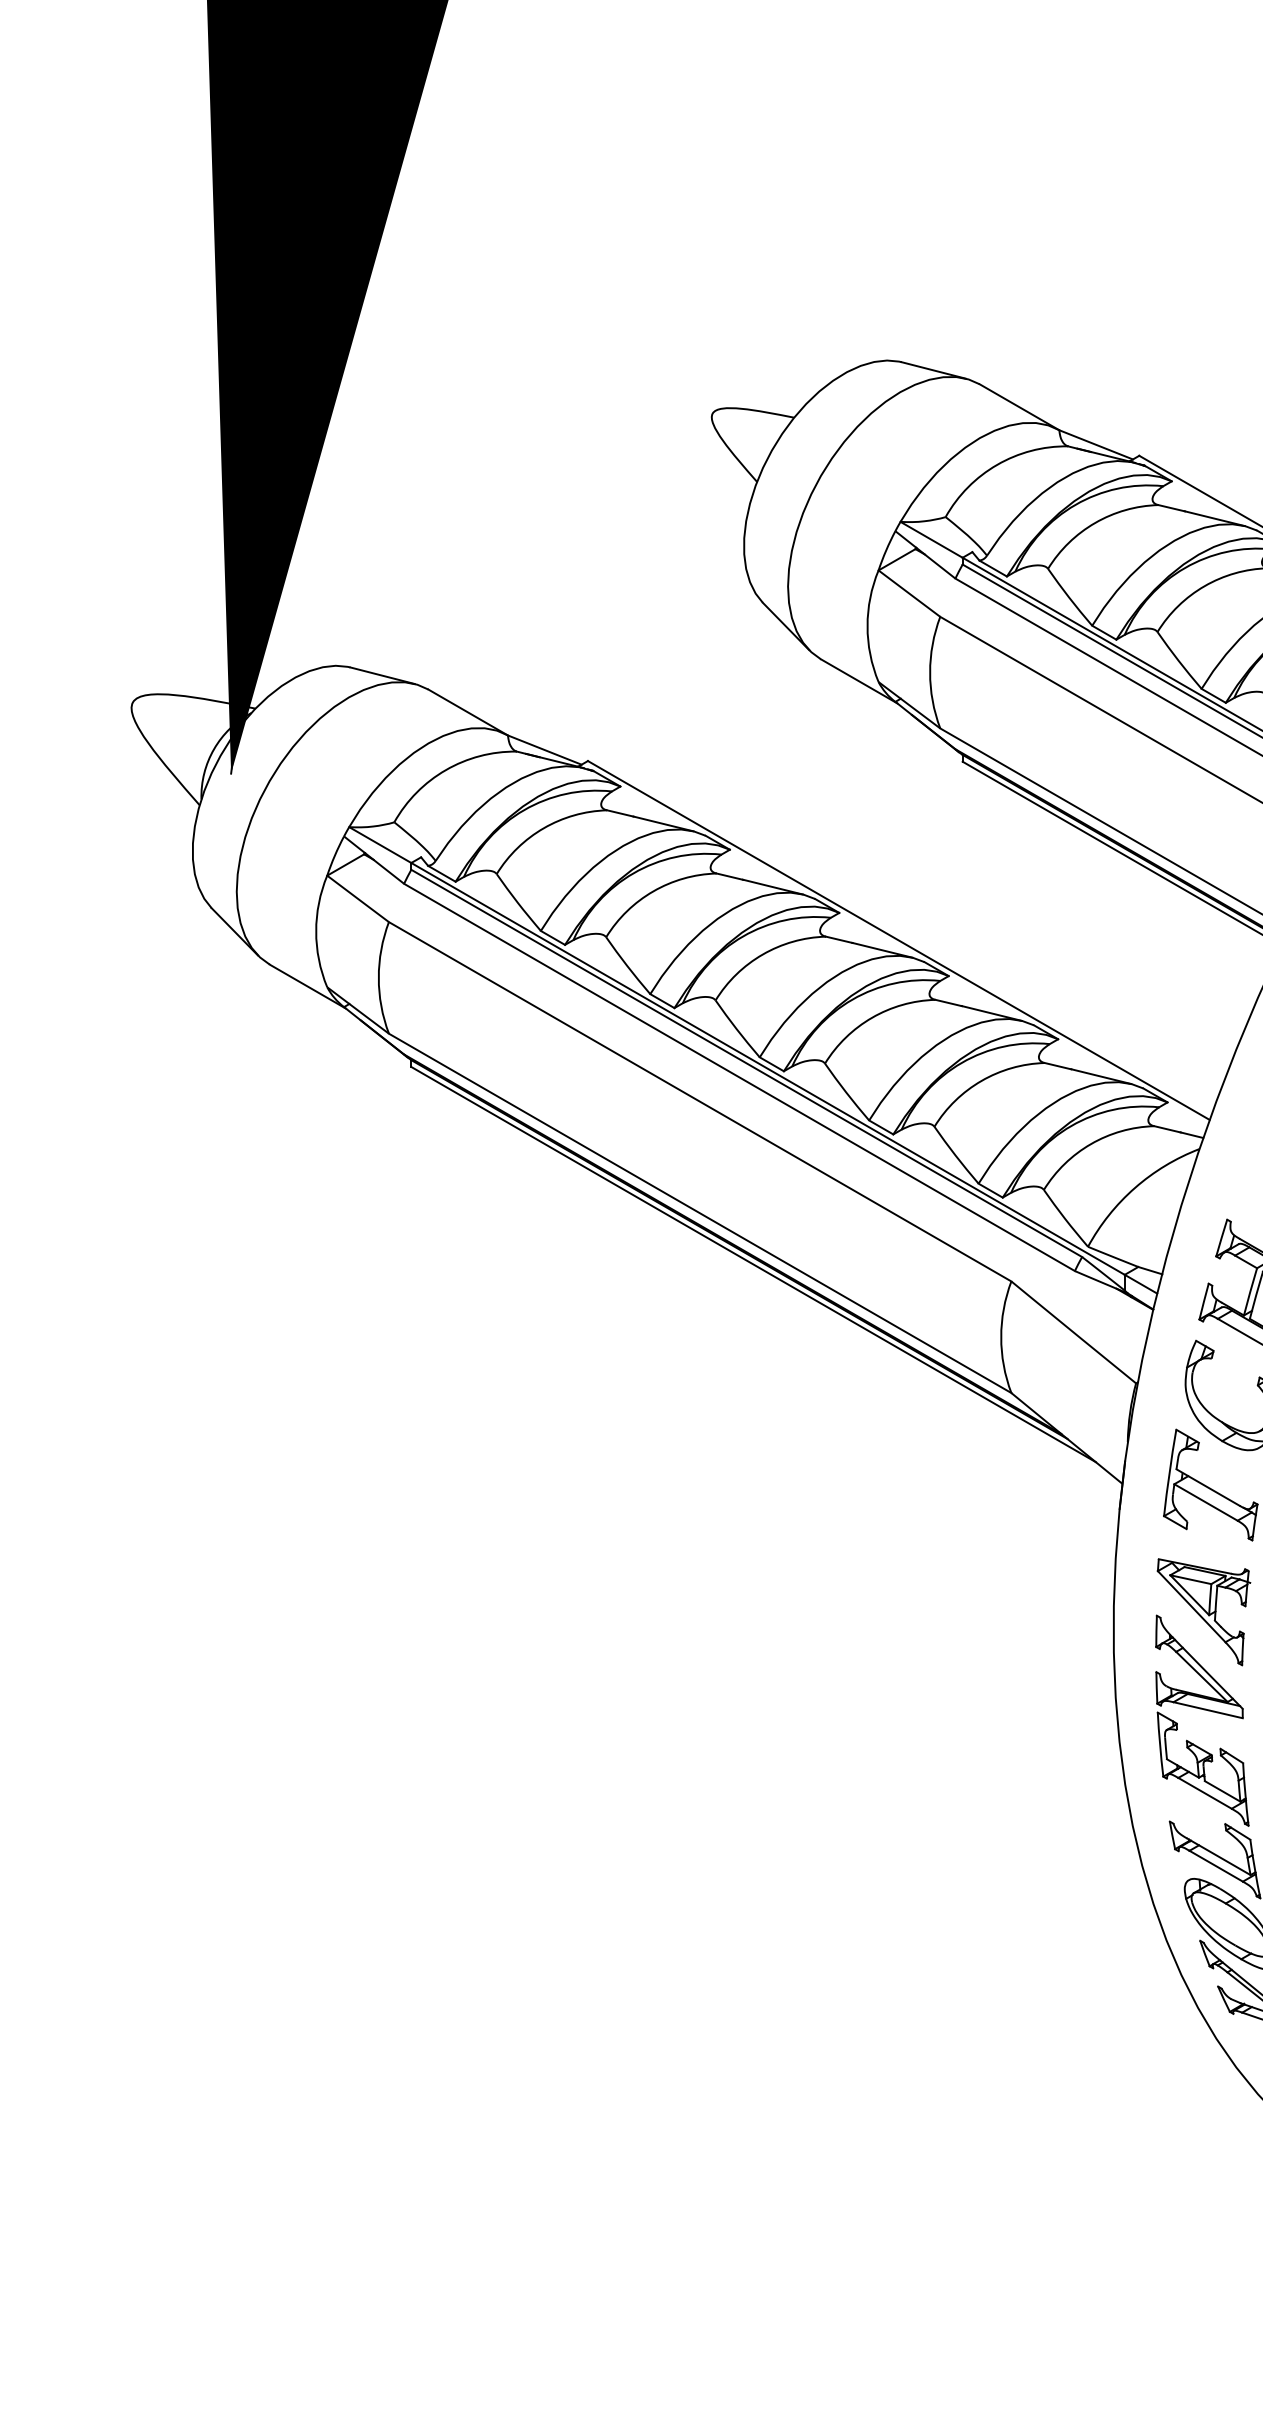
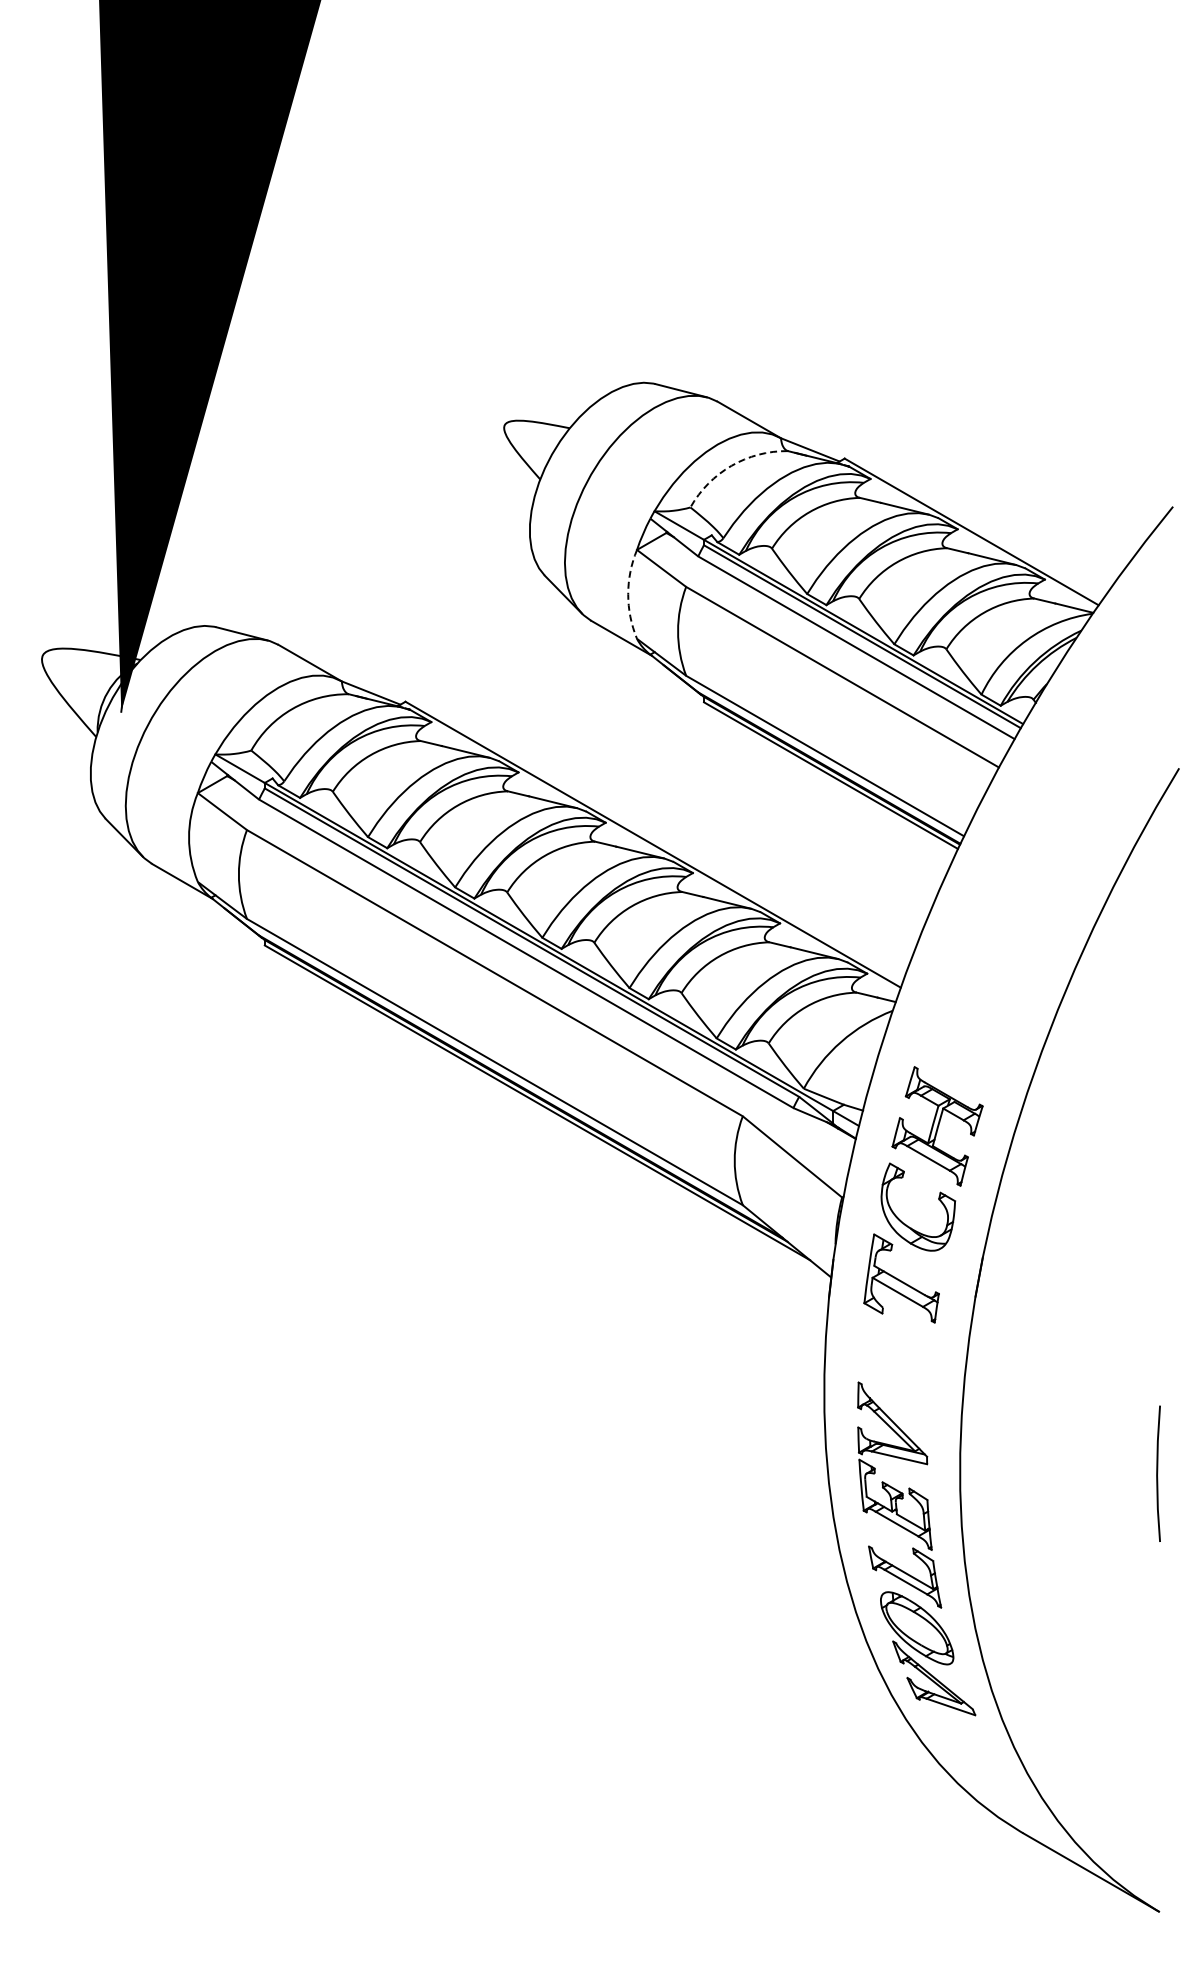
arc: (997, 464) -> (731, 465), solid -> dashed
arc: (867, 626) -> (628, 594), solid -> dashed
part: (1203, 1611) -> (895, 1379), removed

